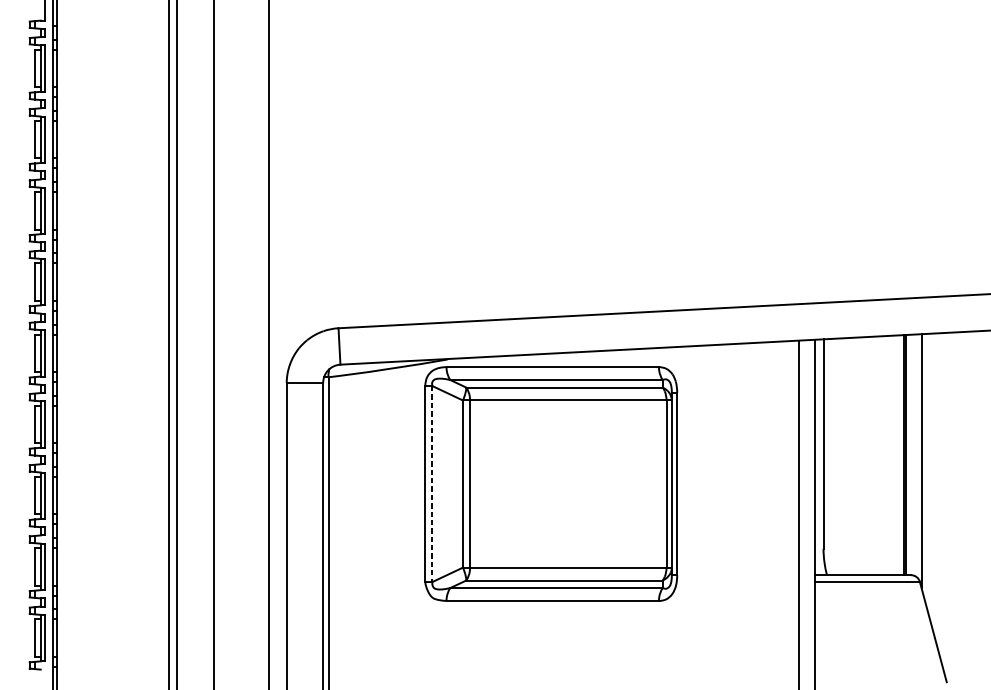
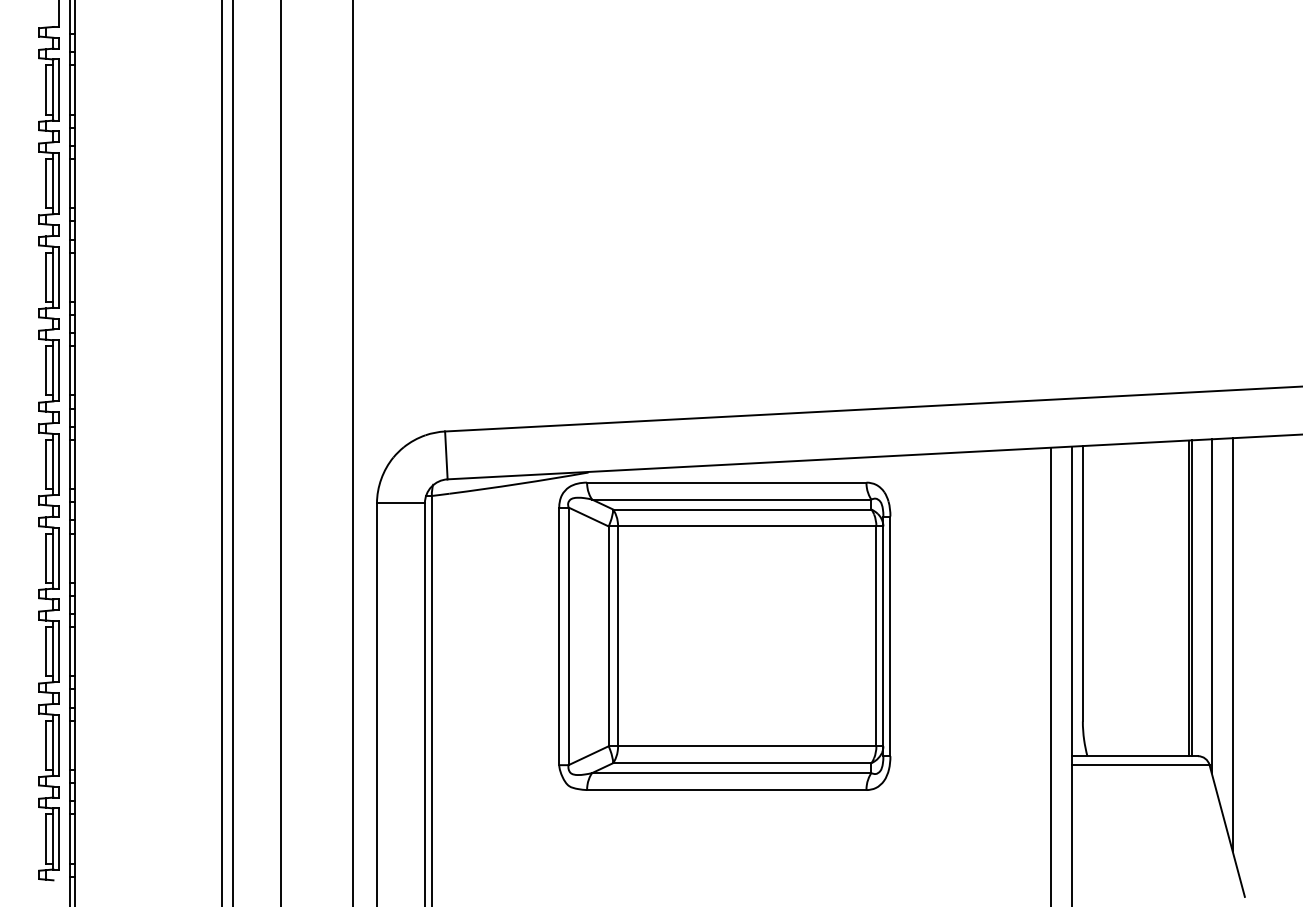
line: (432, 484) -> (568, 636), dashed -> solid
line: (937, 490) -> (1232, 644), added

